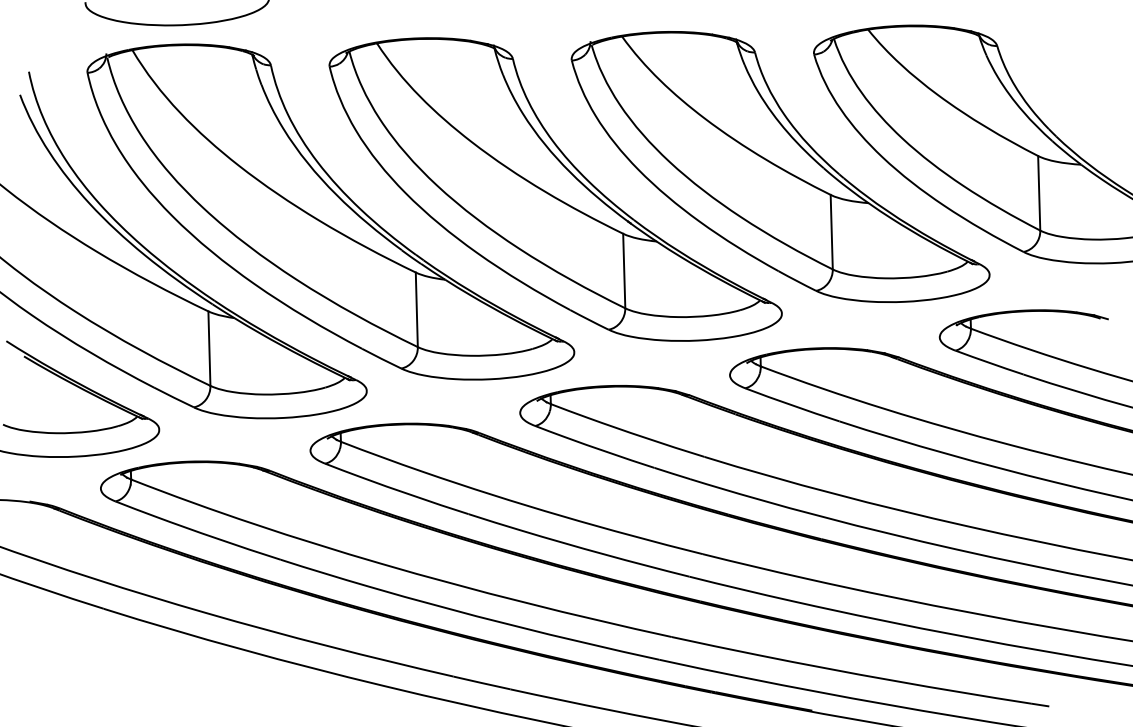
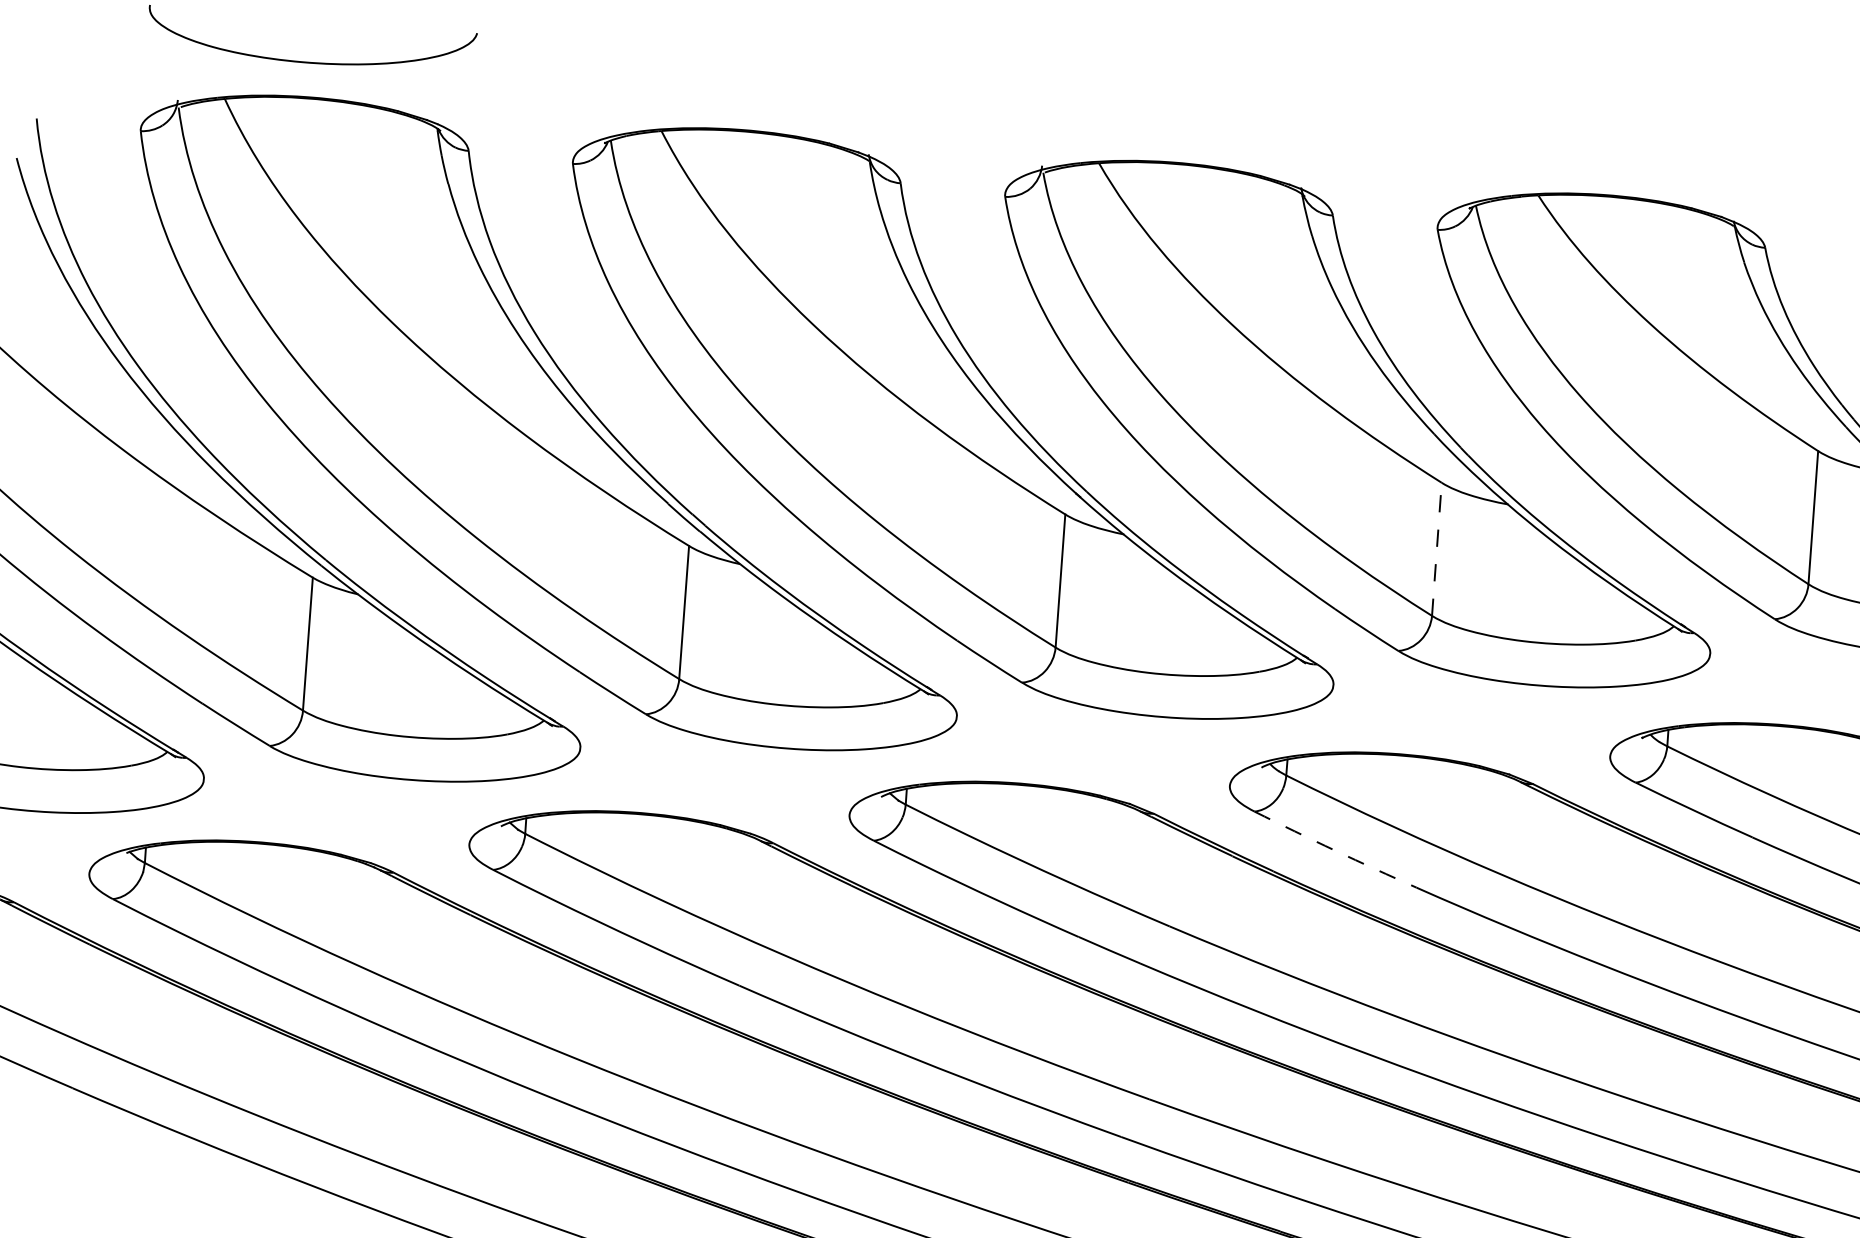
line: (831, 231) -> (1436, 548), solid -> dashed
arc: (792, 405) -> (1335, 850), solid -> dashed

